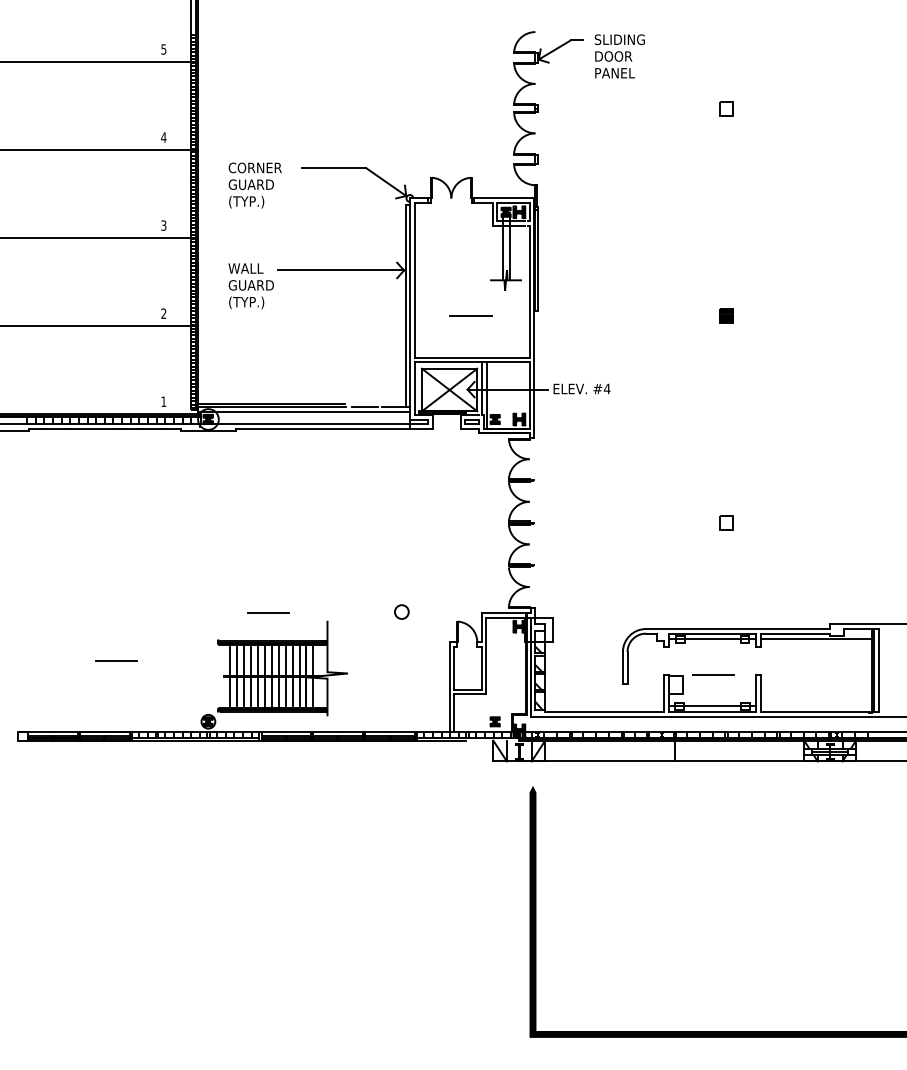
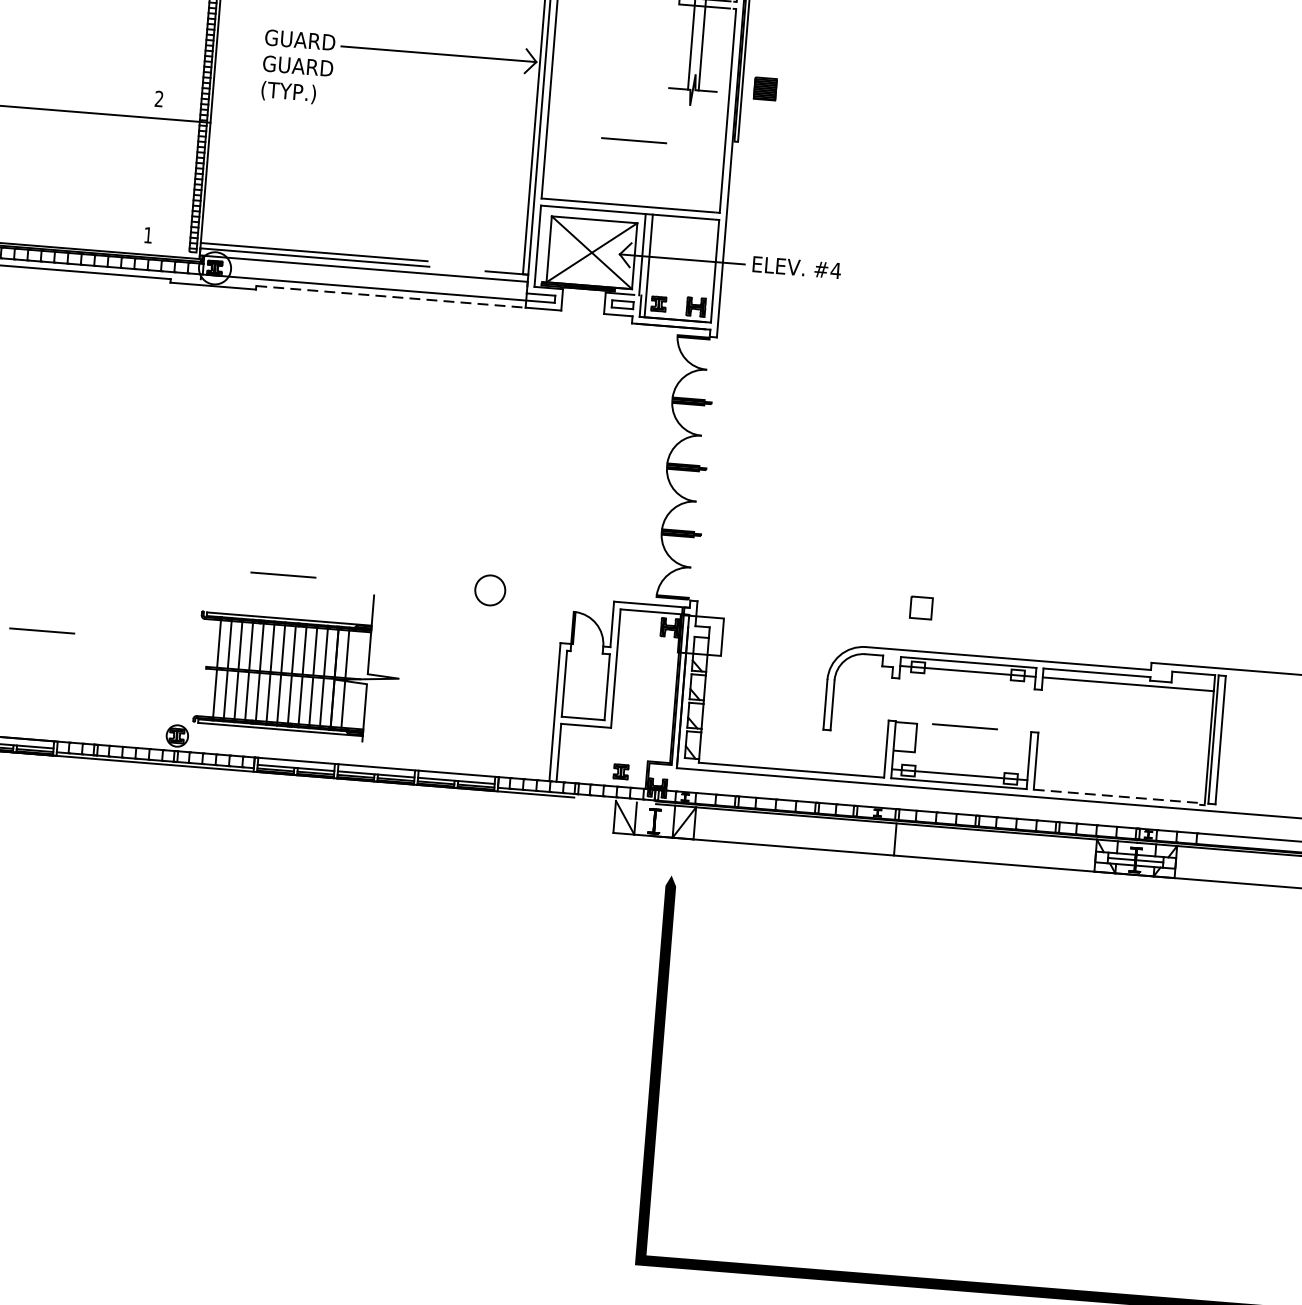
text: (250, 268) -> (298, 39), WALL -> GUARD
part: (726, 315) -> (765, 88), moved
line: (364, 407) -> (458, 269), removed
line: (323, 428) -> (391, 296), solid -> dashed
part: (726, 522) -> (921, 607), moved
circle: (401, 611) -> (489, 589), size x1.4
line: (816, 711) -> (1119, 795), solid -> dashed

